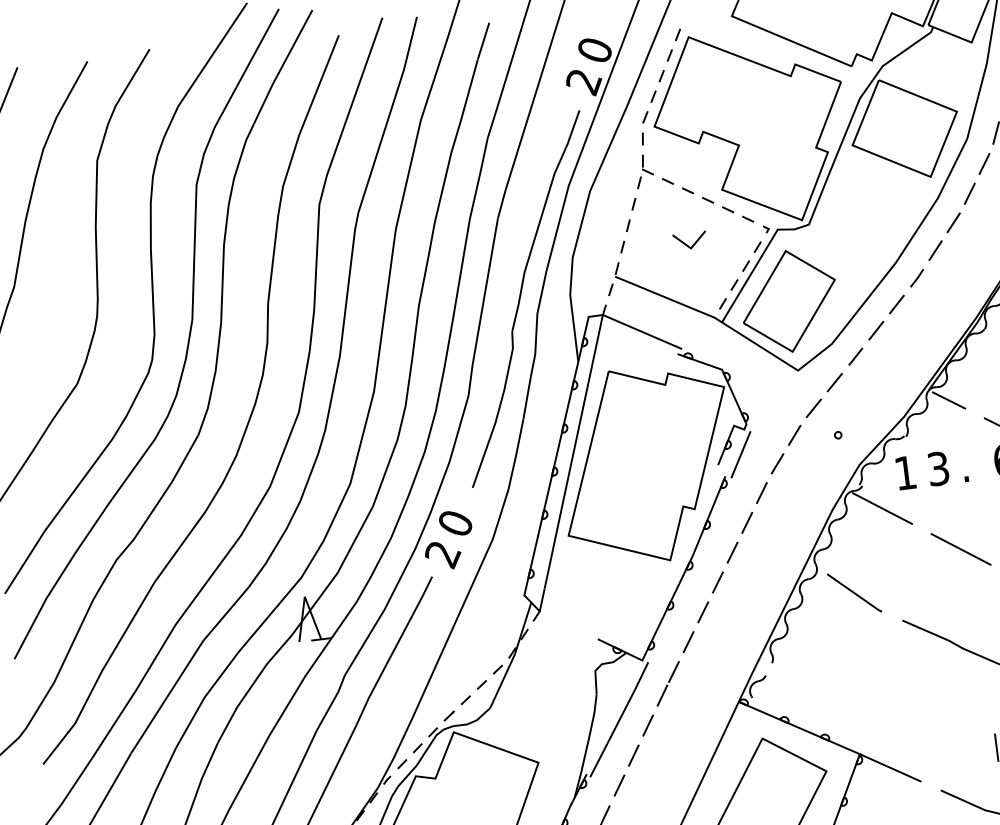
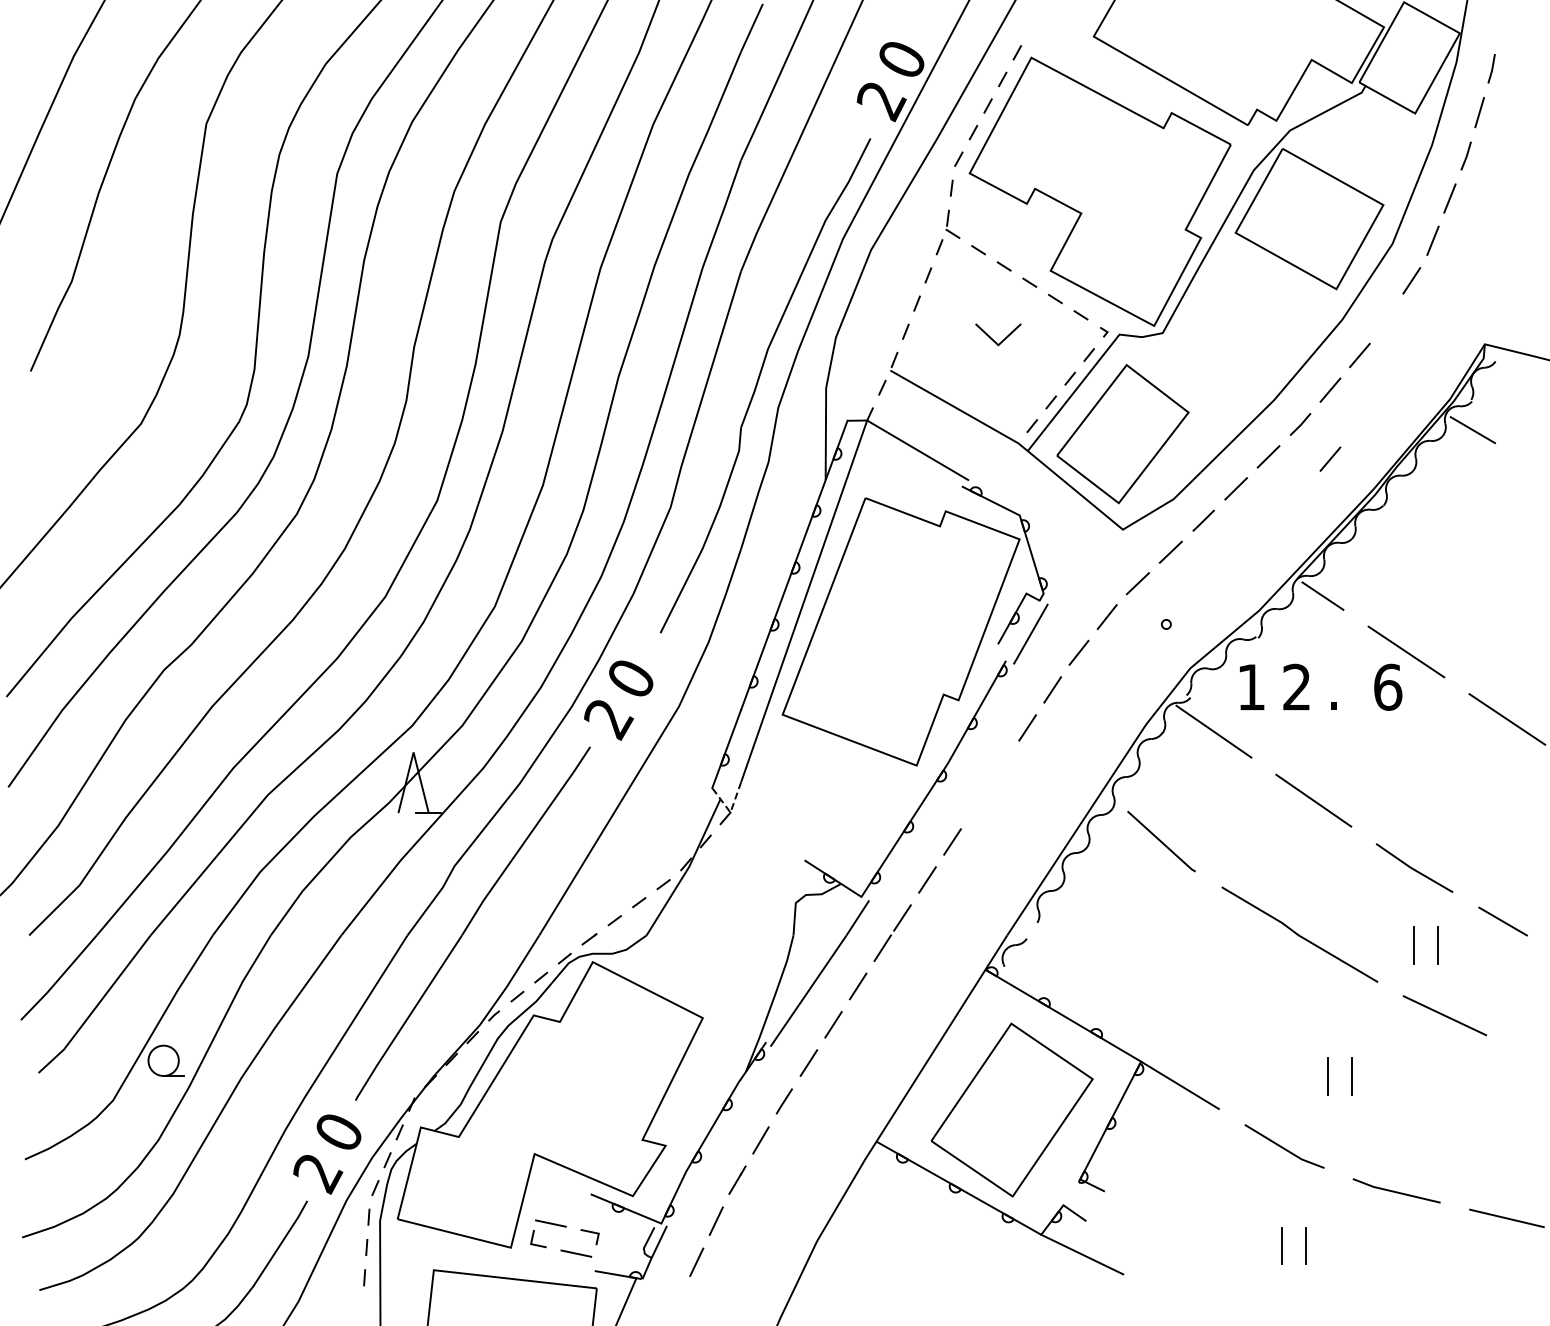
line: (969, 193) -> (1386, 318), removed
line: (941, 300) -> (1330, 458), added
text: (938, 469) -> (1296, 687), 3 -> 2
line: (732, 552) -> (1002, 765), removed
line: (717, 582) -> (977, 803), removed
line: (539, 611) -> (730, 812), solid -> dashed

